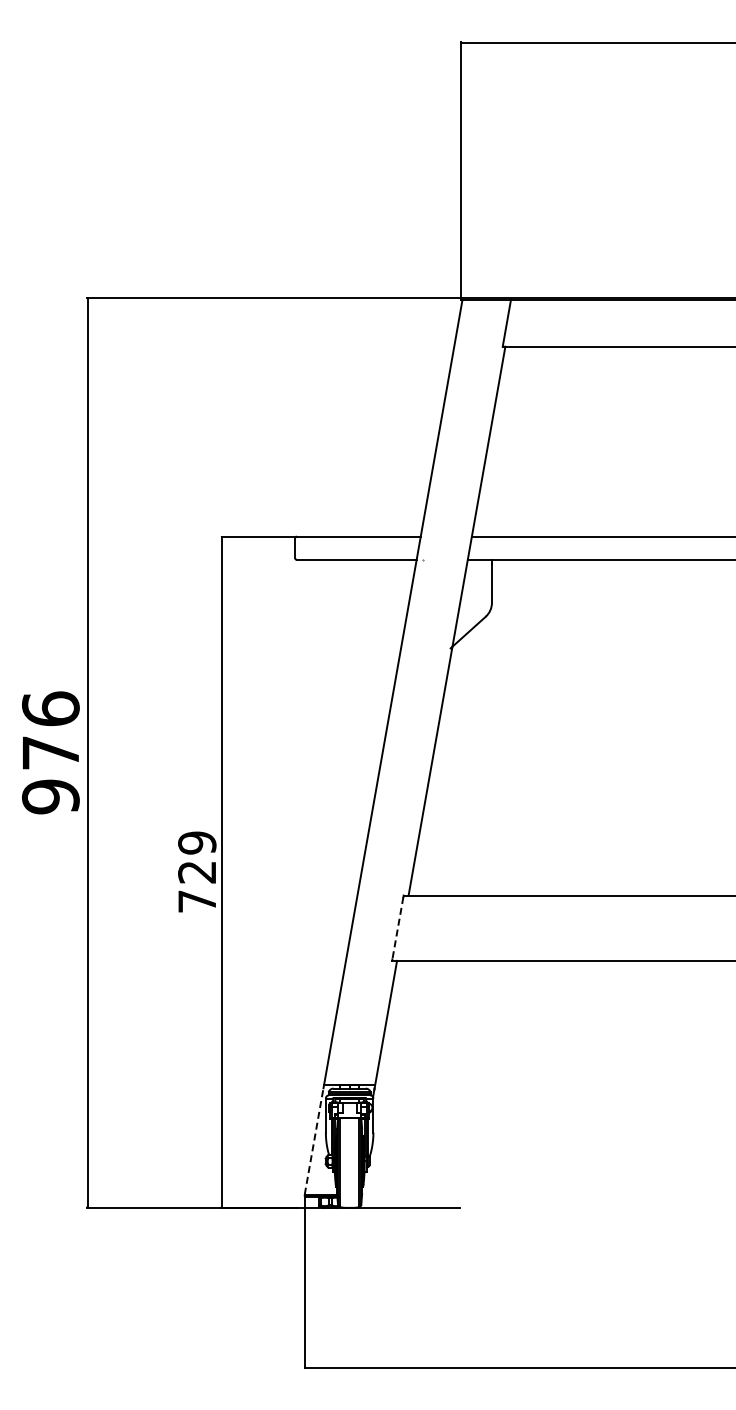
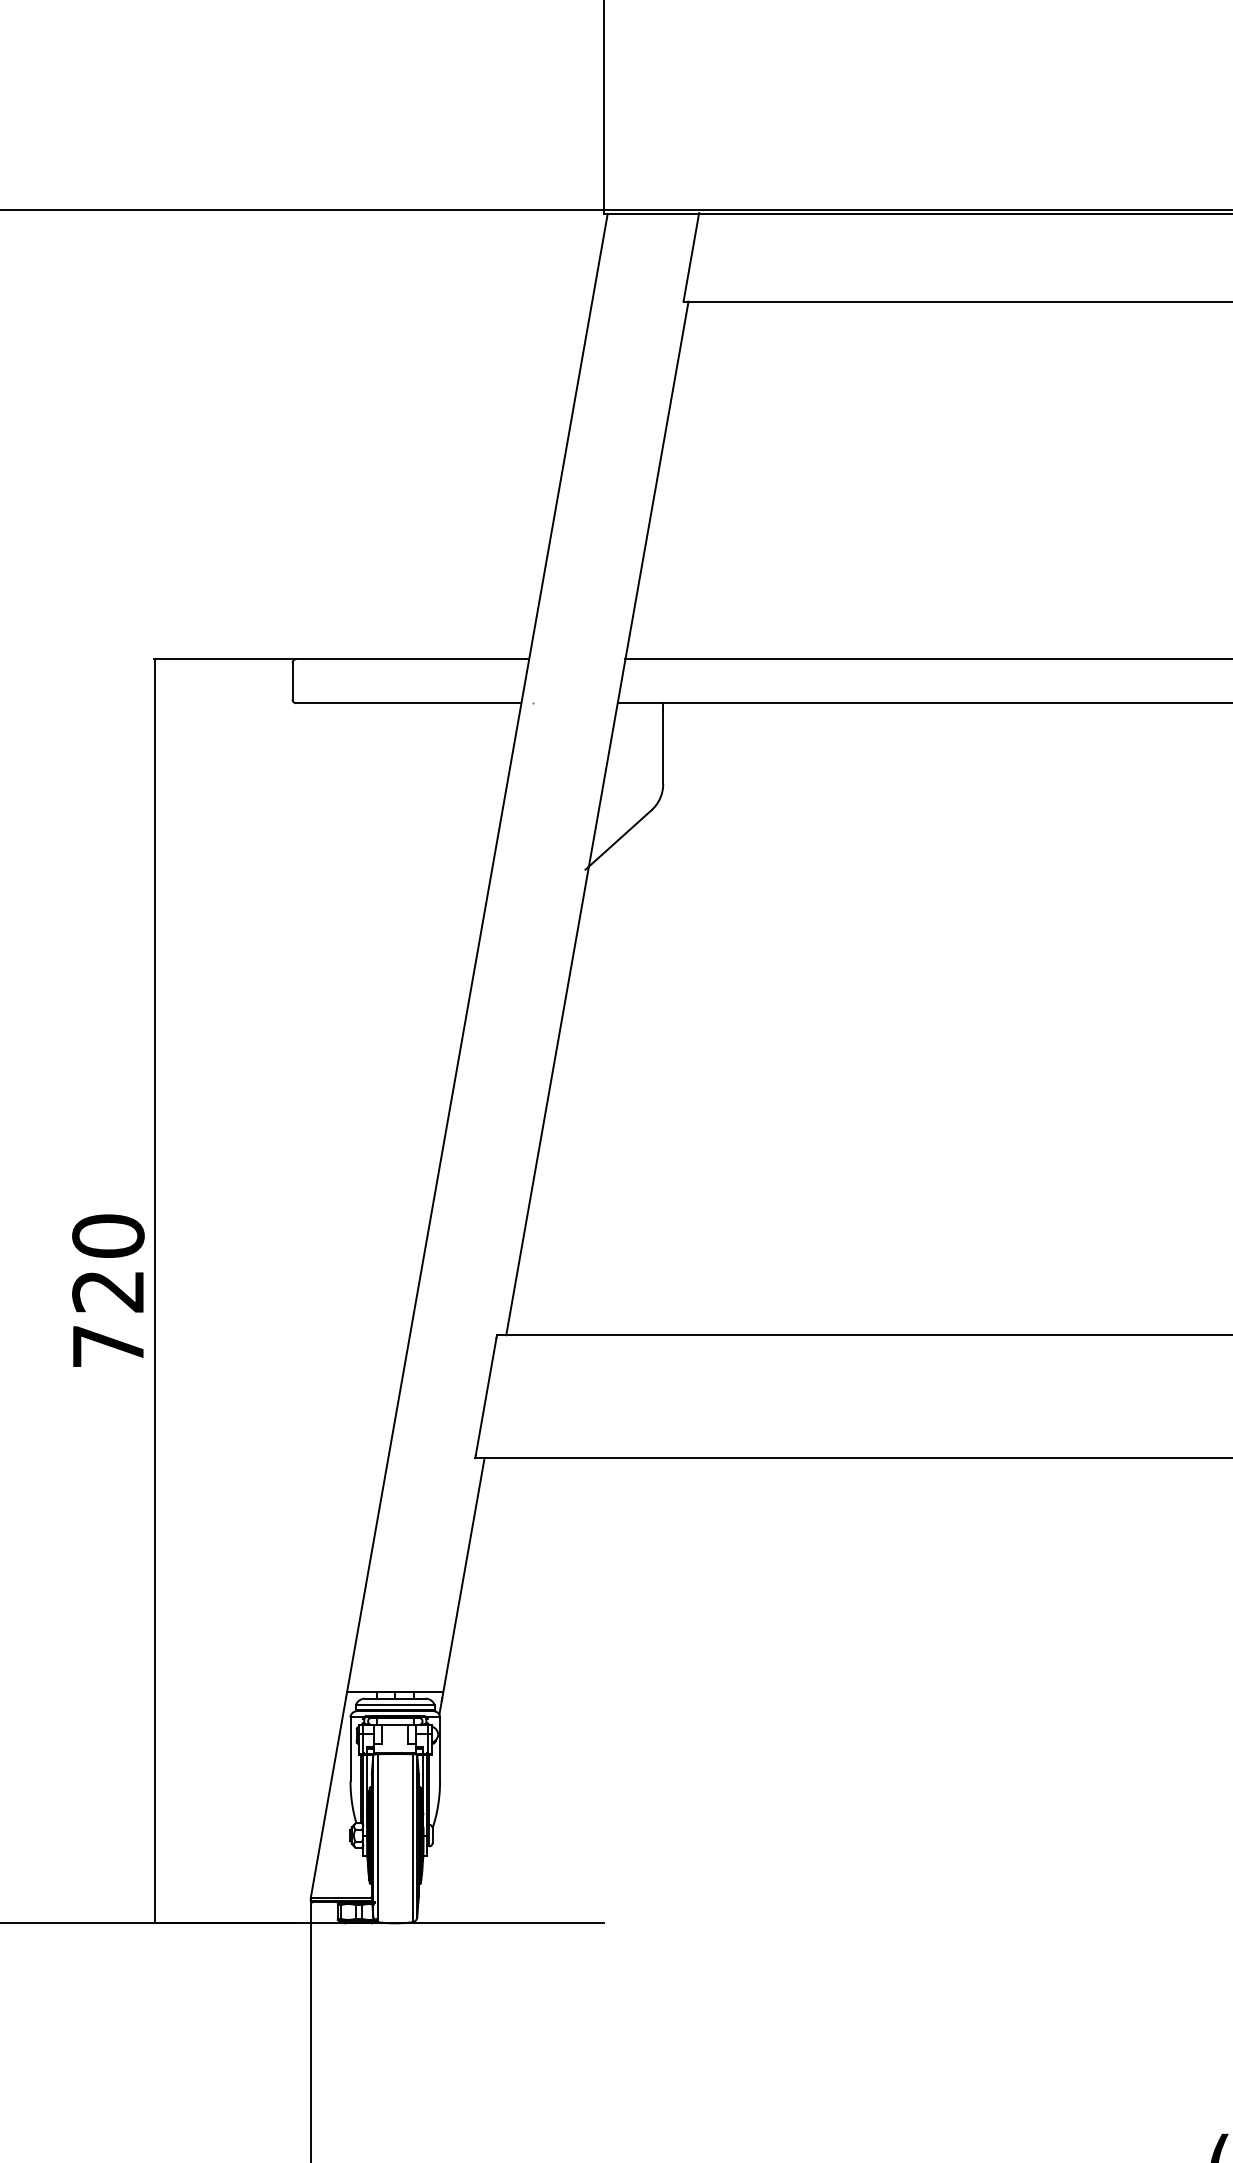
text: (197, 842) -> (108, 1235), 729 -> 720
line: (397, 928) -> (485, 1397), dashed -> solid
line: (314, 1141) -> (329, 1798), dashed -> solid

